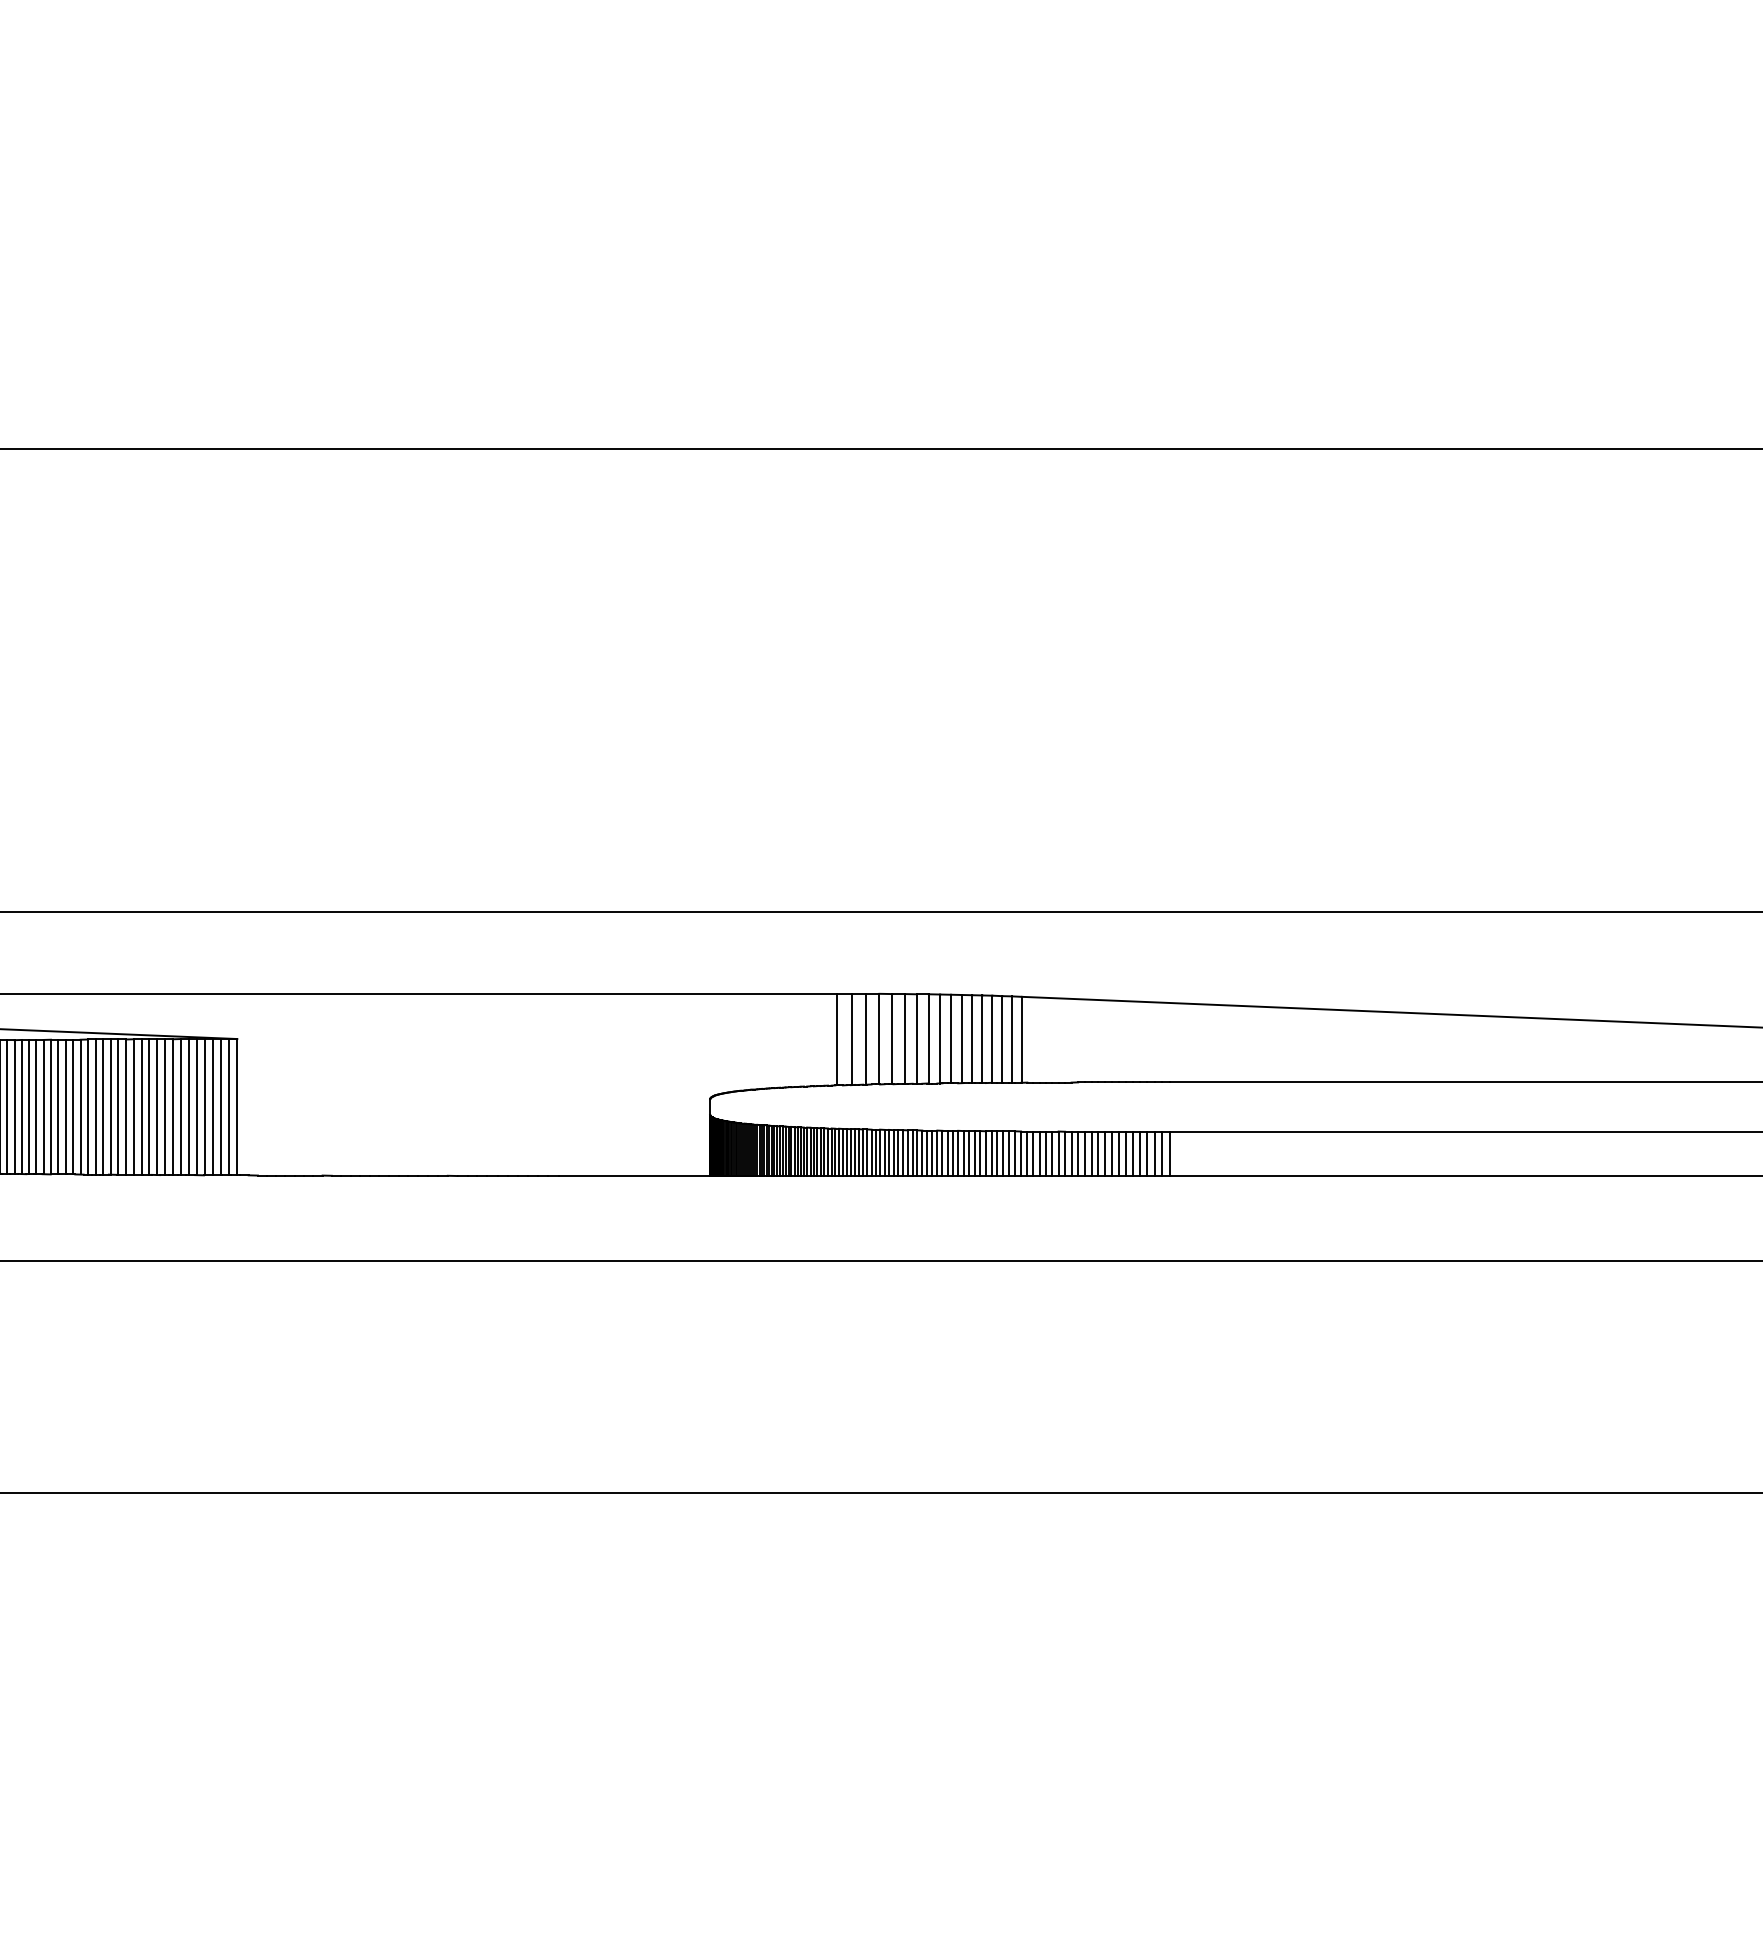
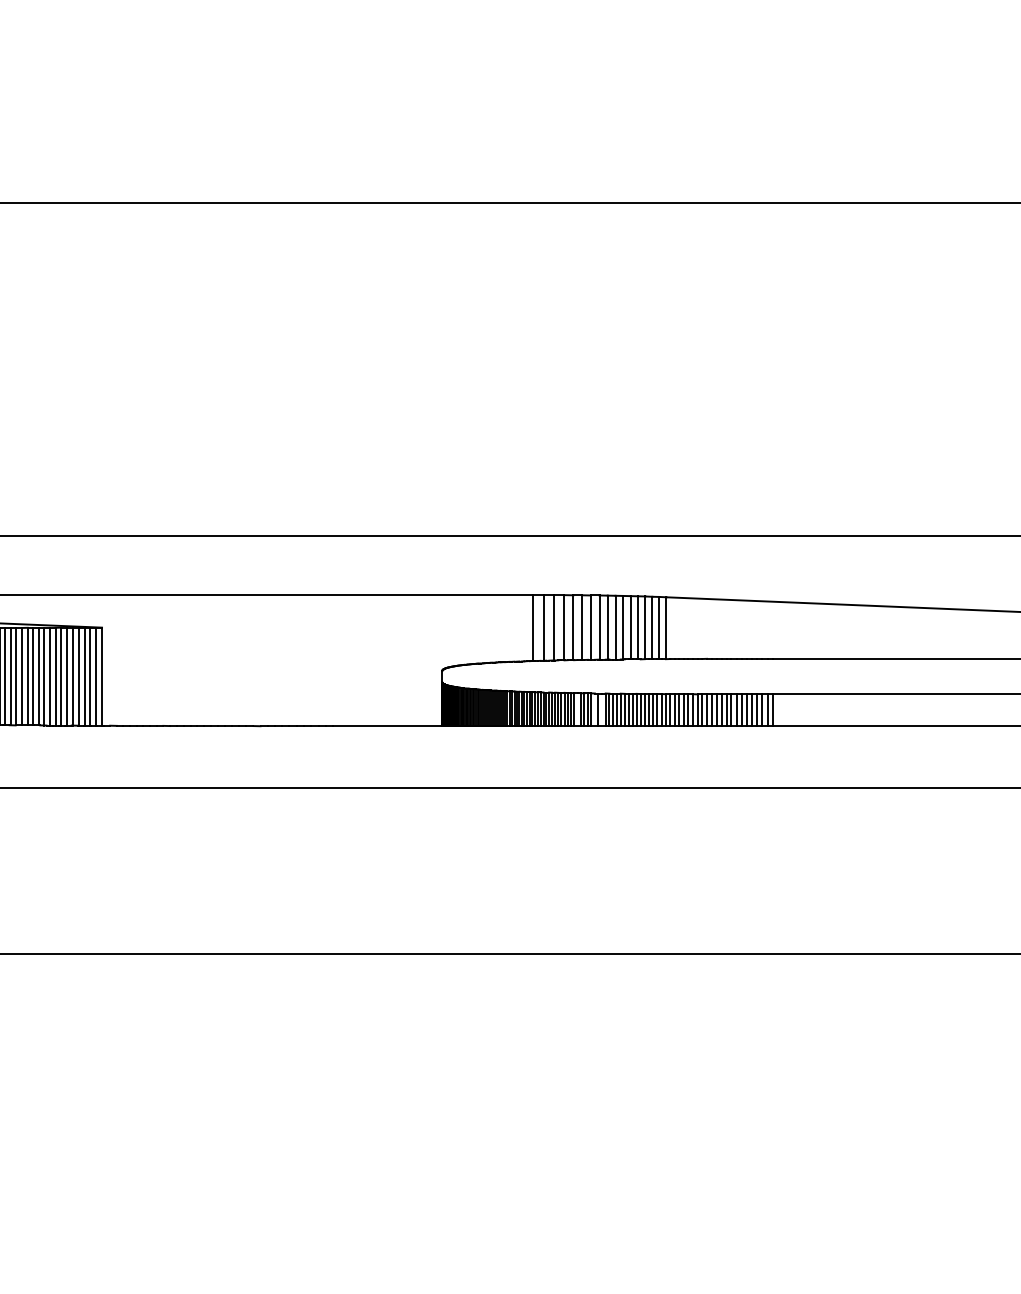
line: (898, 1153) -> (577, 710), removed
line: (922, 1153) -> (595, 710), removed
line: (932, 1153) -> (602, 710), removed

